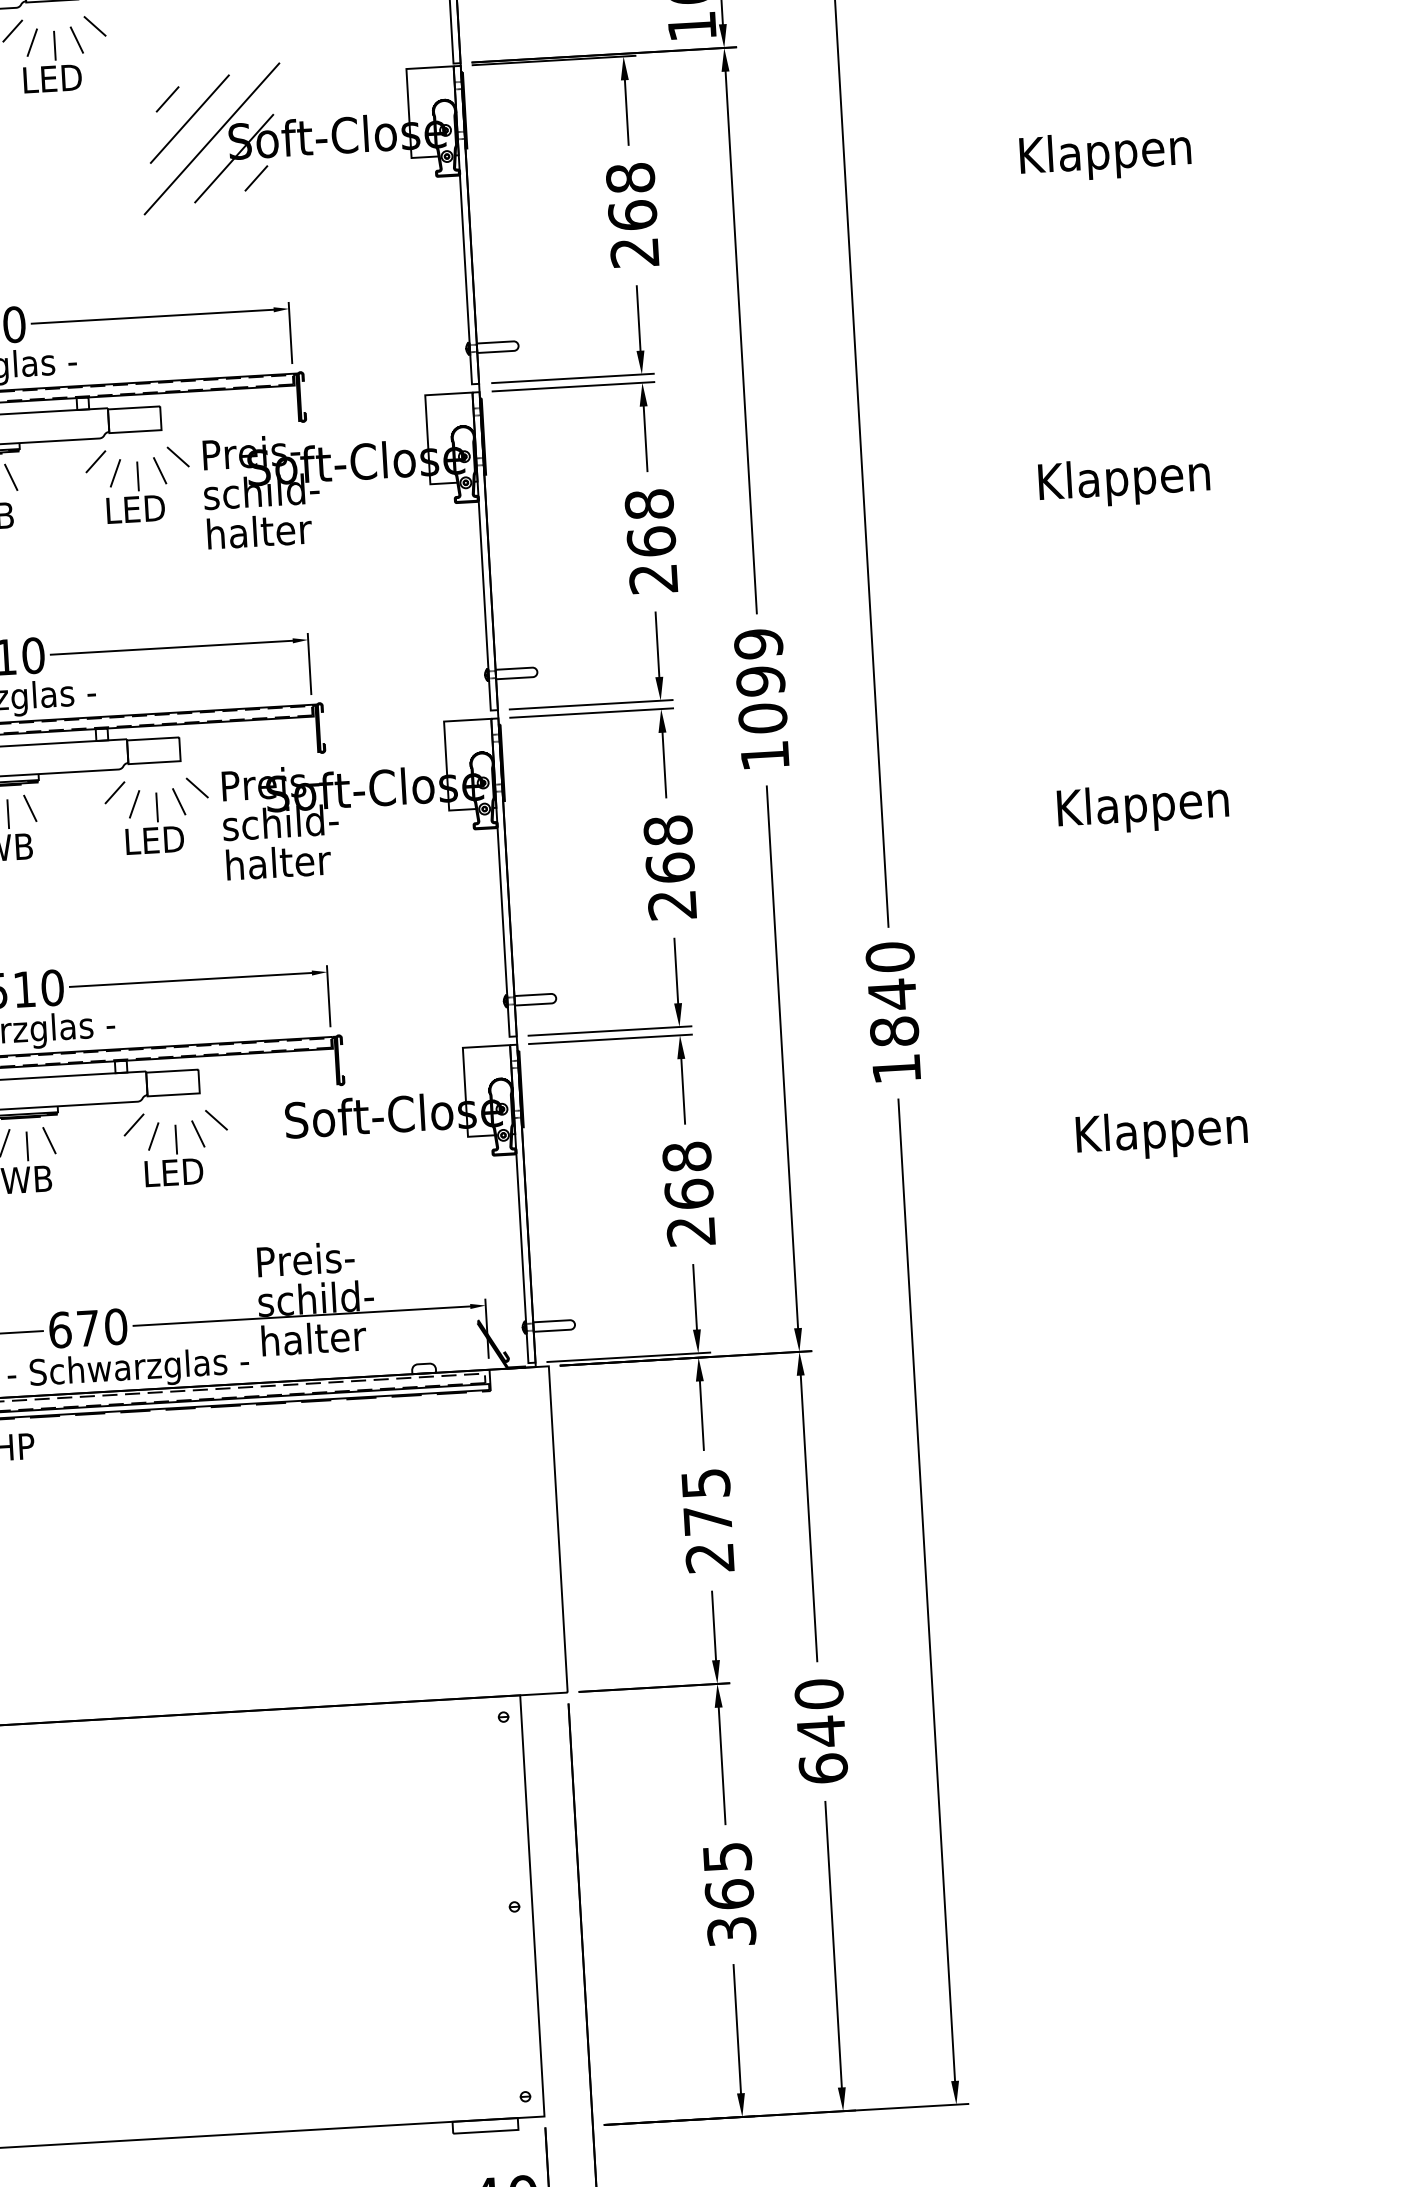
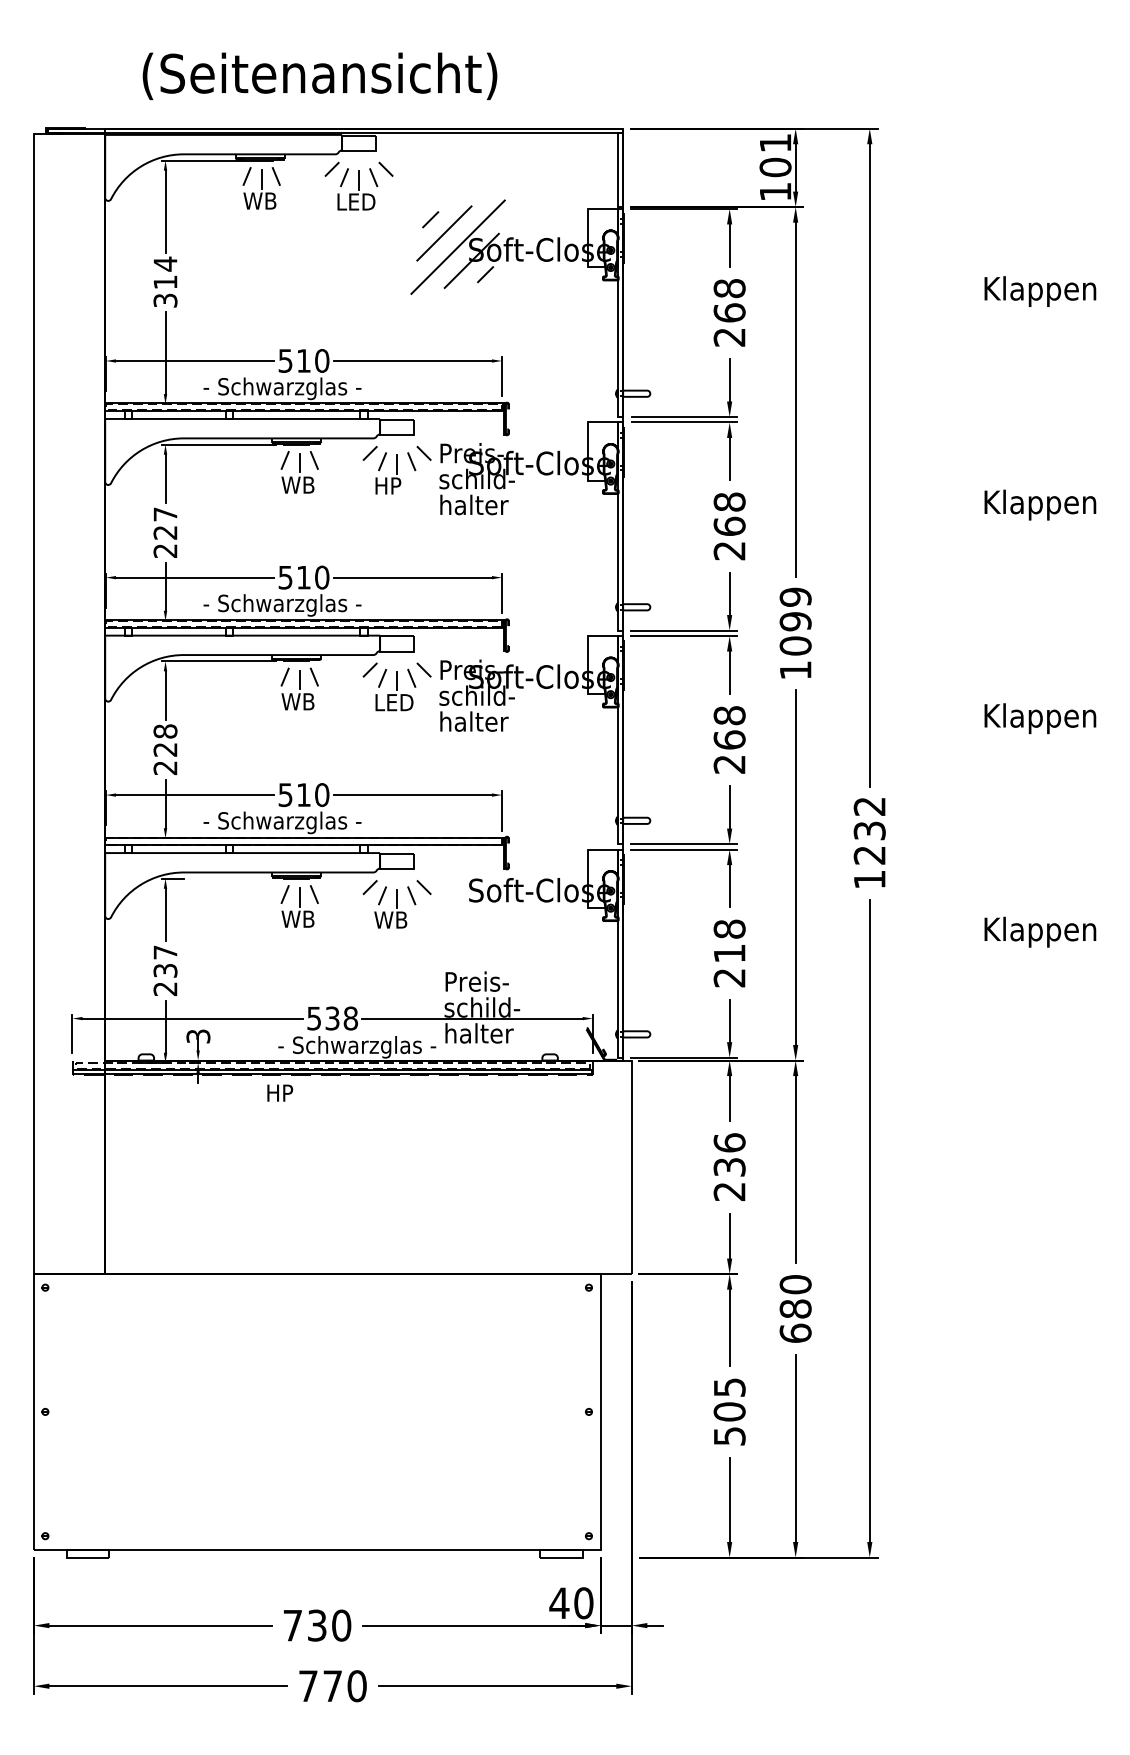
text: (137, 508) -> (395, 485), LED -> HP
text: (891, 993) -> (869, 830), 1840 -> 1232
text: (172, 1171) -> (393, 919), LED -> WB
text: (688, 1194) -> (729, 953), 268 -> 218
text: (88, 1328) -> (332, 1018), 670 -> 538
text: (706, 1501) -> (729, 1154), 275 -> 236
text: (821, 1732) -> (795, 1309), 640 -> 680
text: (730, 1912) -> (729, 1423), 365 -> 505

